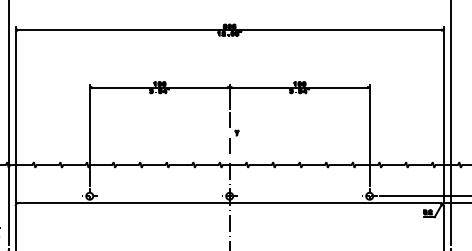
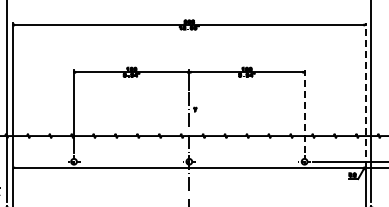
line: (443, 114) -> (365, 94), solid -> dashed
line: (369, 133) -> (304, 110), solid -> dashed

